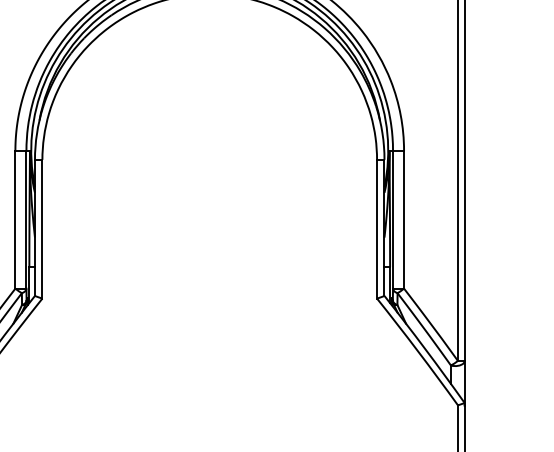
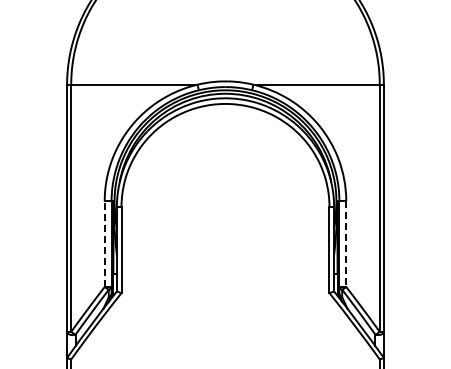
line: (15, 220) -> (104, 244), solid -> dashed
line: (404, 220) -> (346, 244), solid -> dashed

